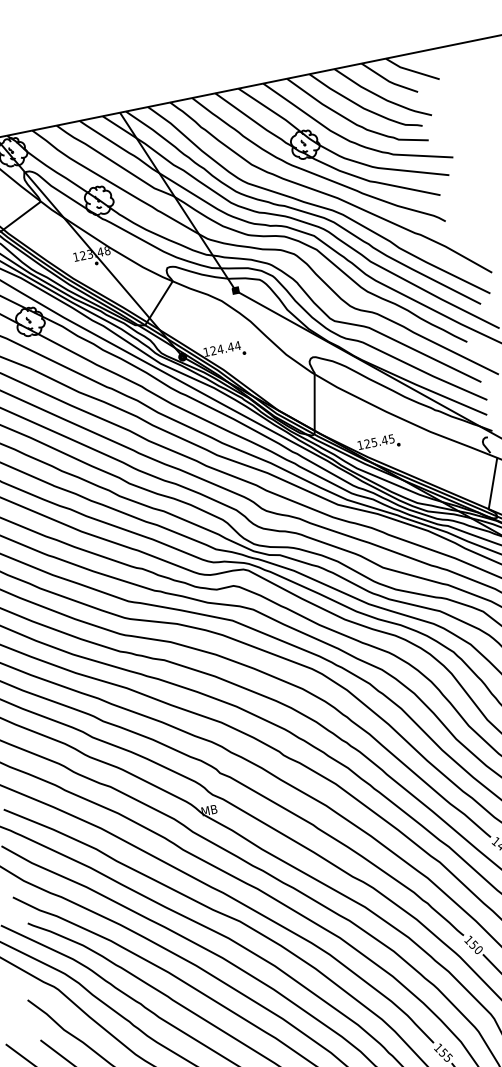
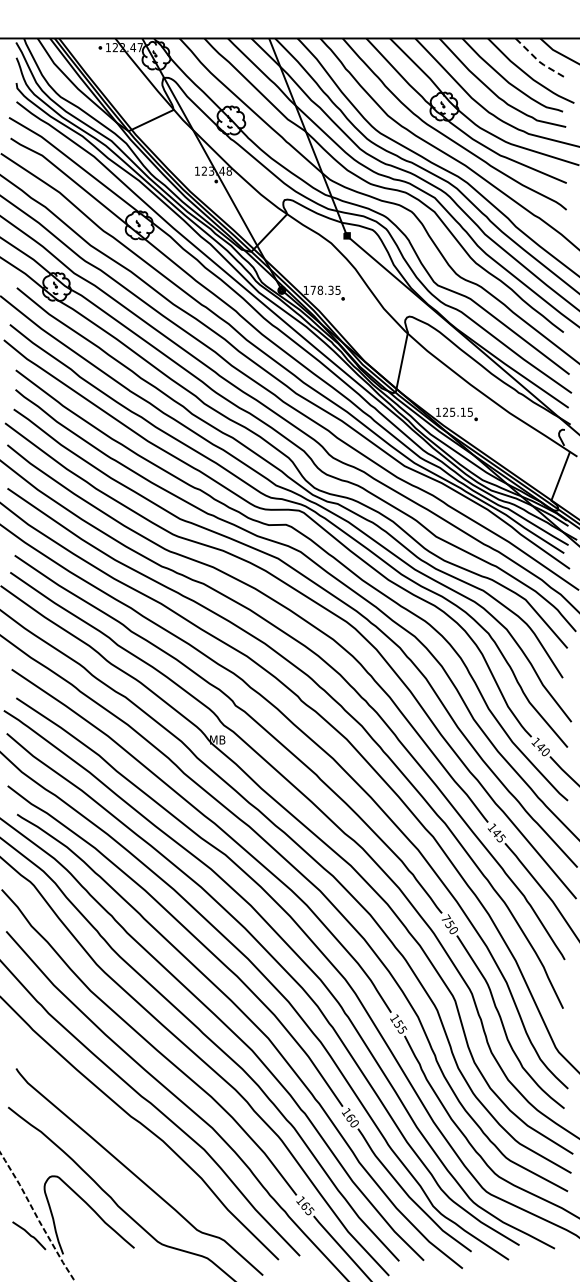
line: (389, 81) -> (539, 61), solid -> dashed
text: (225, 347) -> (325, 289), 124.44 -> 178.35
text: (384, 439) -> (463, 411), 125.45 -> 125.15
text: (469, 939) -> (446, 918), 150 -> 750

